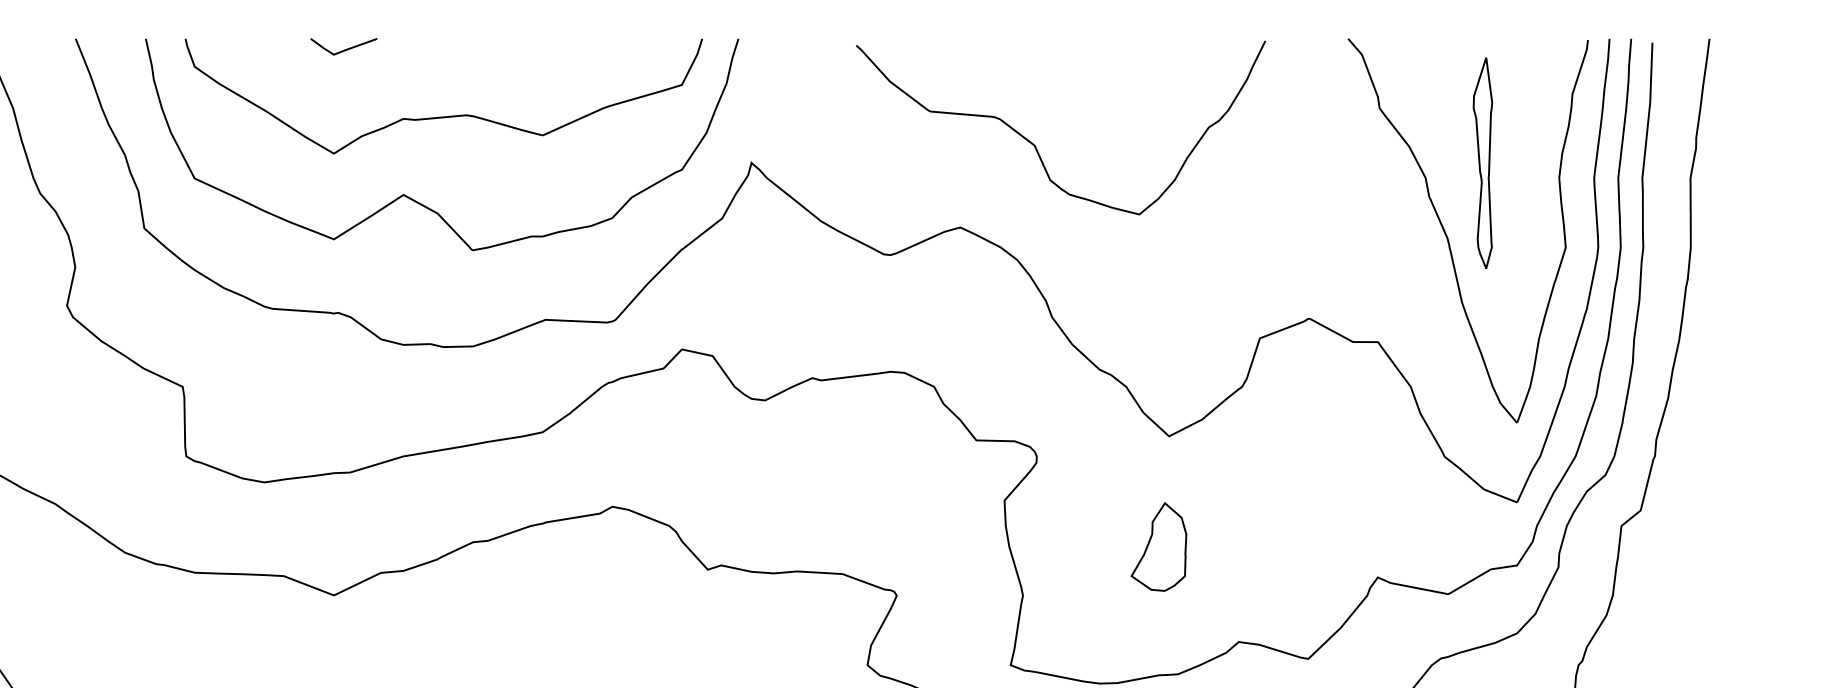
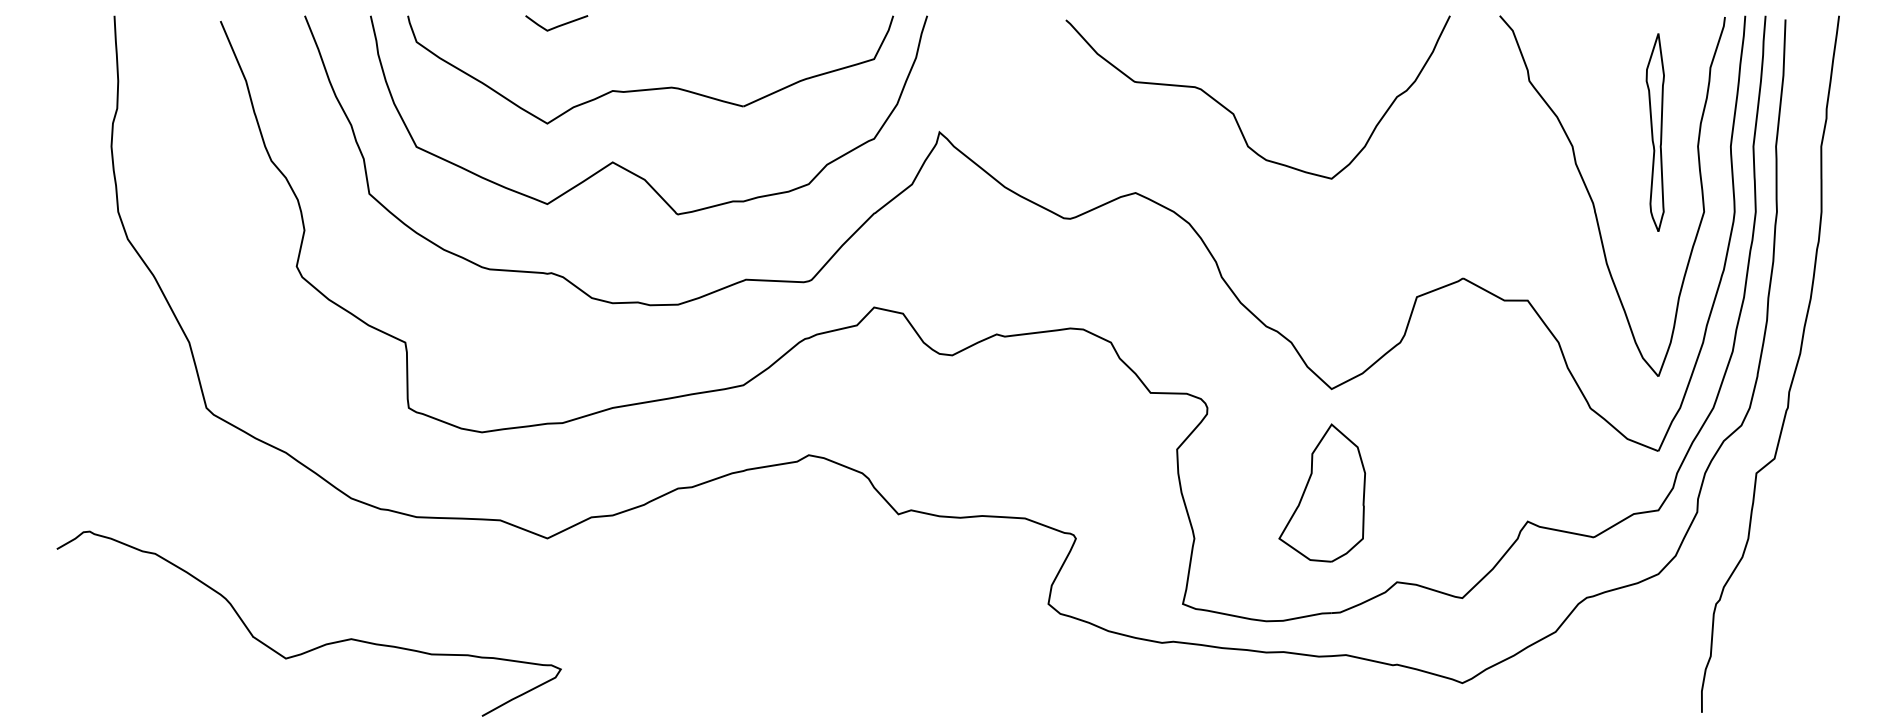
curve: (1035, 144) -> (1234, 113), moved
part: (1482, 163) -> (1654, 132), moved
part: (1158, 546) -> (1321, 492), size x1.67

